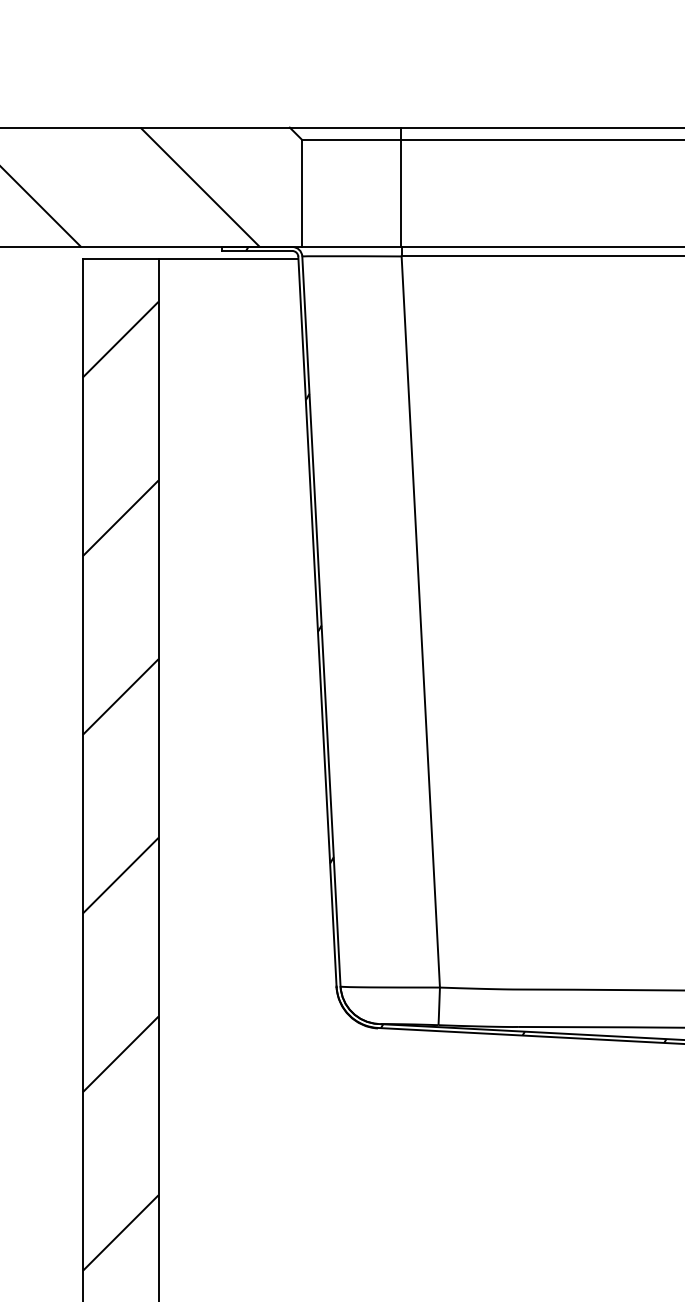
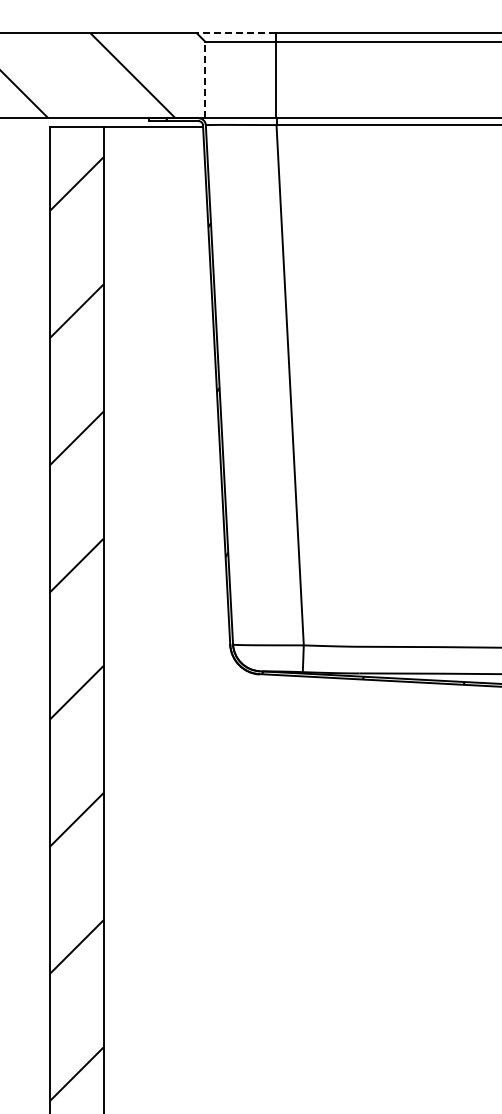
line: (345, 127) -> (236, 33), solid -> dashed
line: (301, 192) -> (205, 79), solid -> dashed

